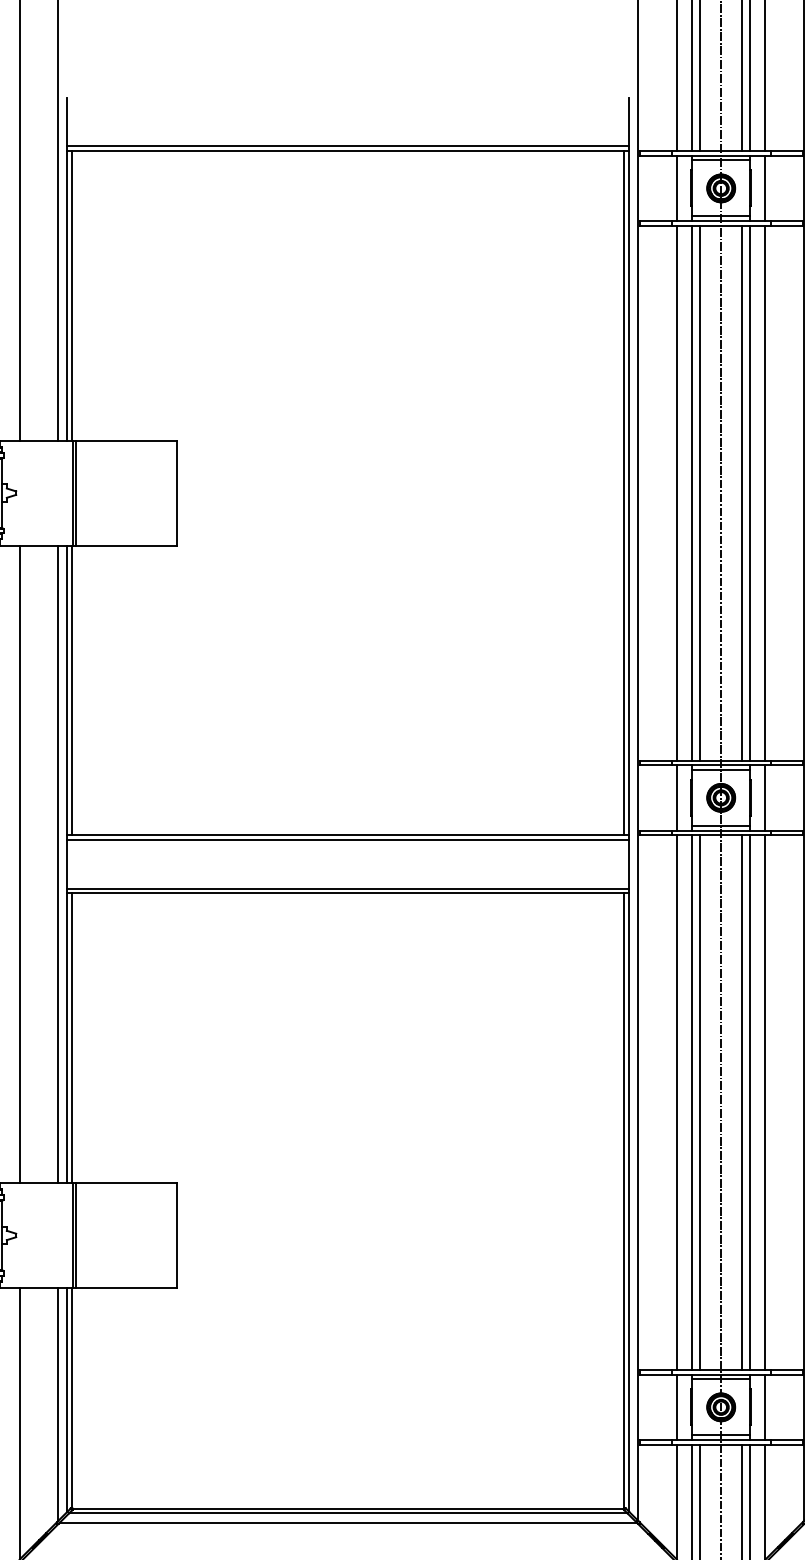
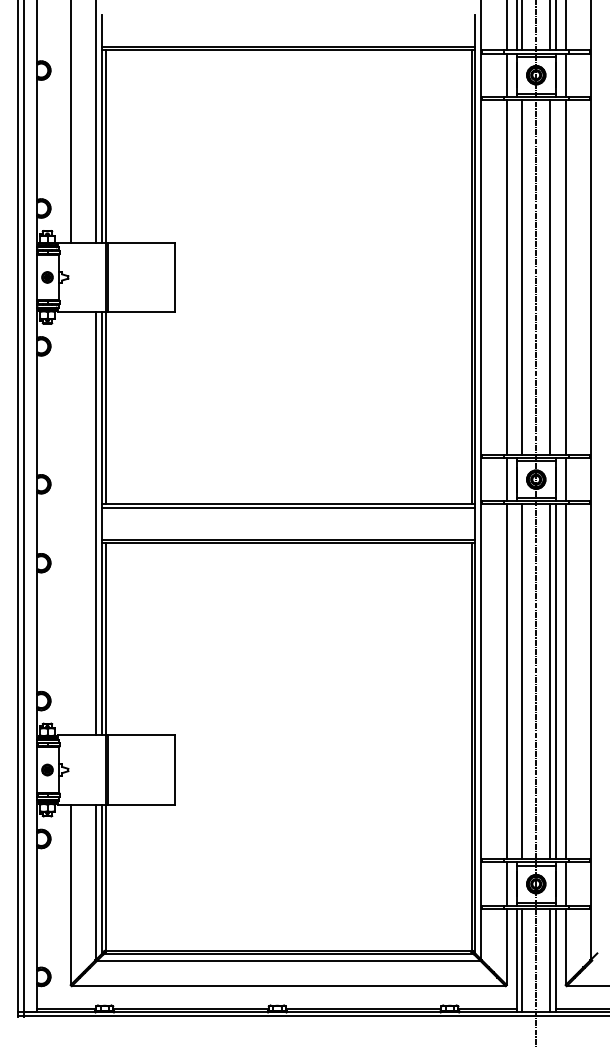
line: (691, 491) -> (516, 276), removed
line: (750, 491) -> (555, 276), removed
line: (19, 863) -> (70, 523), removed
line: (691, 1102) -> (516, 681), removed

